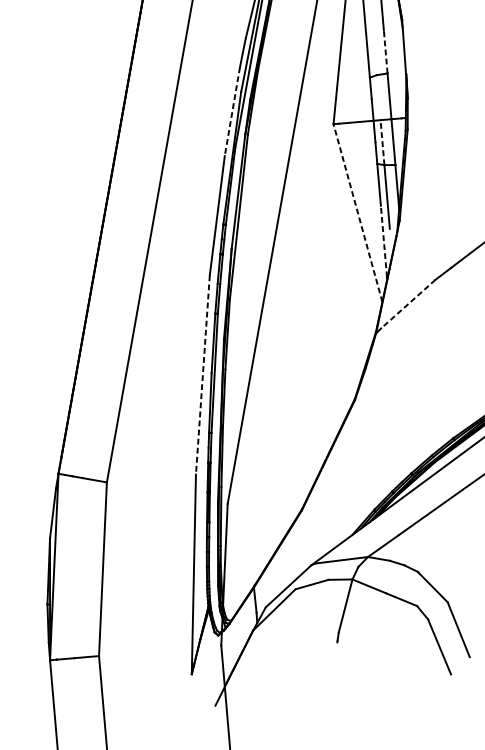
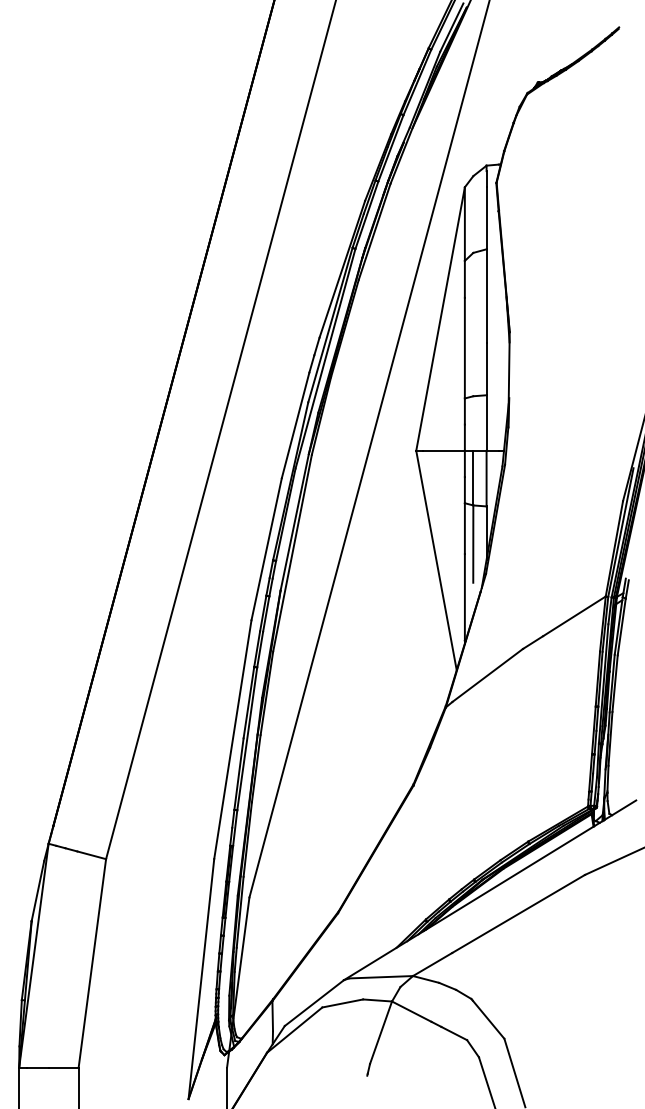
line: (385, 51) -> (486, 368), dashed -> solid
line: (232, 111) -> (295, 425), dashed -> solid
line: (382, 142) -> (473, 477), dashed -> solid
line: (357, 213) -> (436, 560), dashed -> solid
line: (383, 240) -> (464, 596), dashed -> solid
line: (408, 304) -> (487, 675), dashed -> solid
line: (202, 374) -> (232, 739), dashed -> solid

